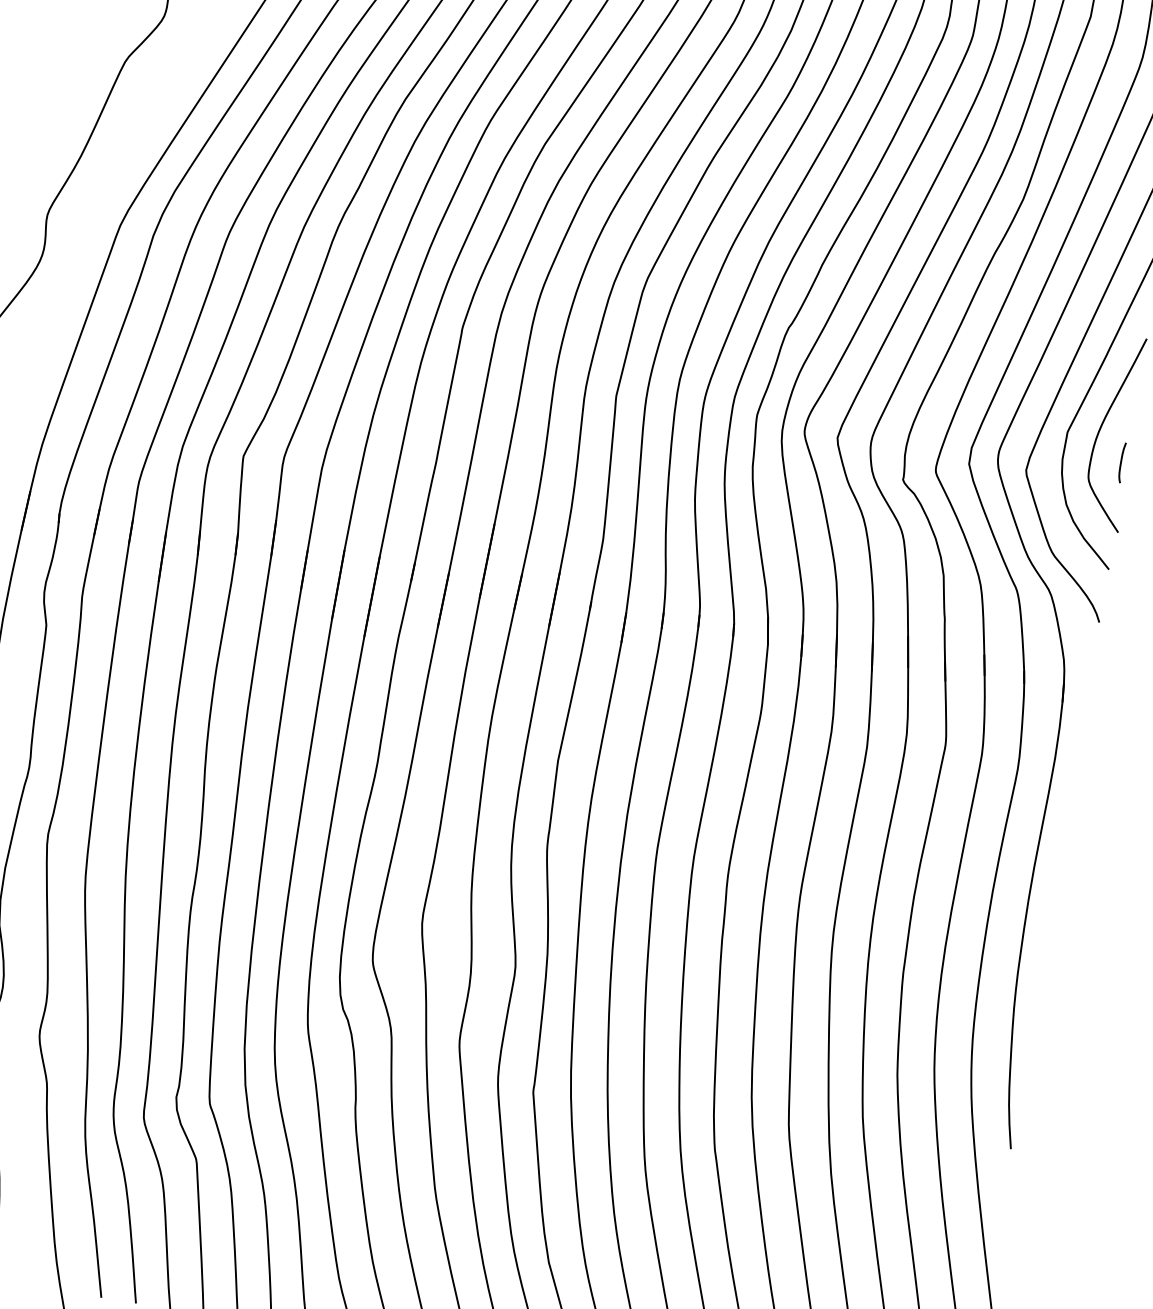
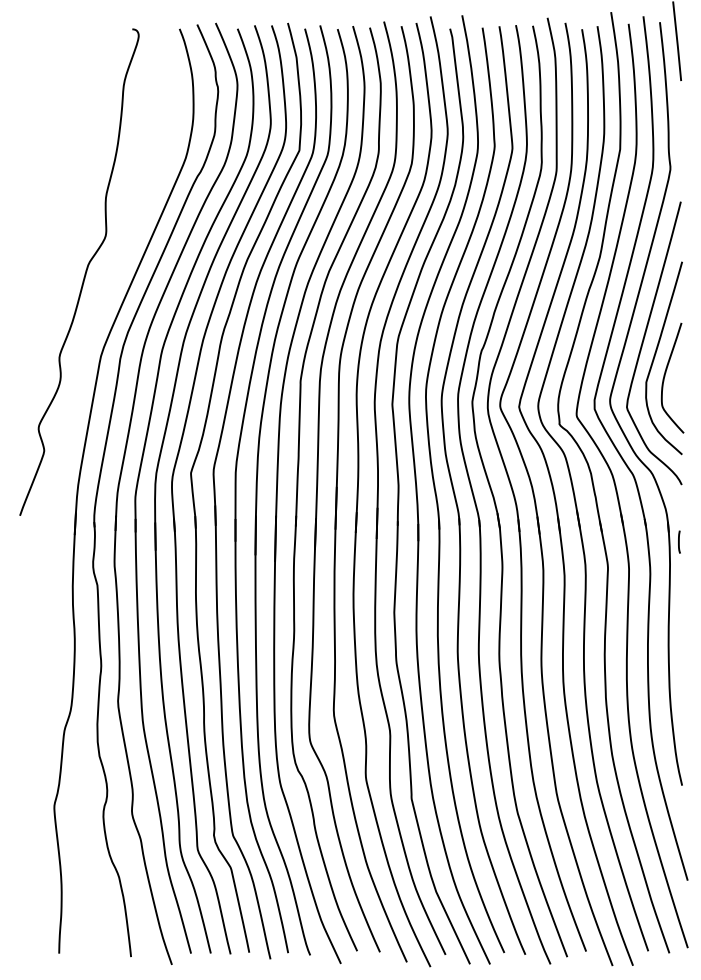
line: (1122, 461) -> (679, 541), moved

